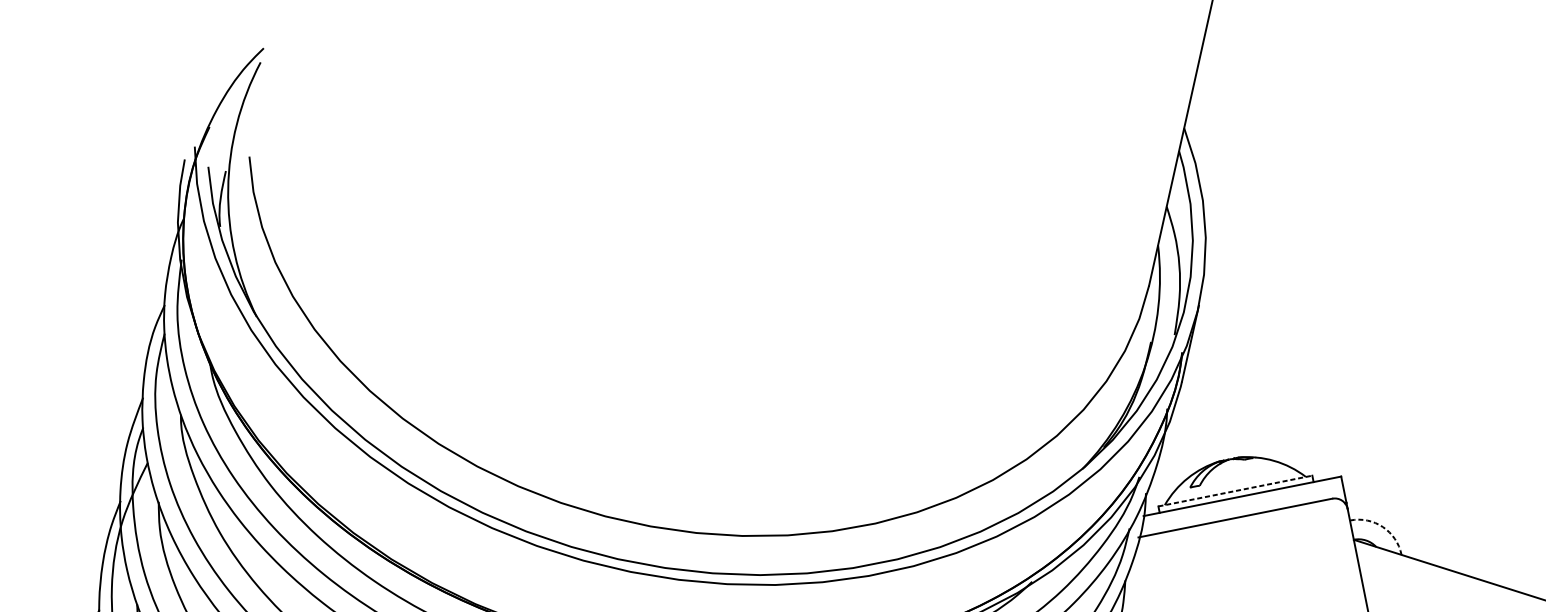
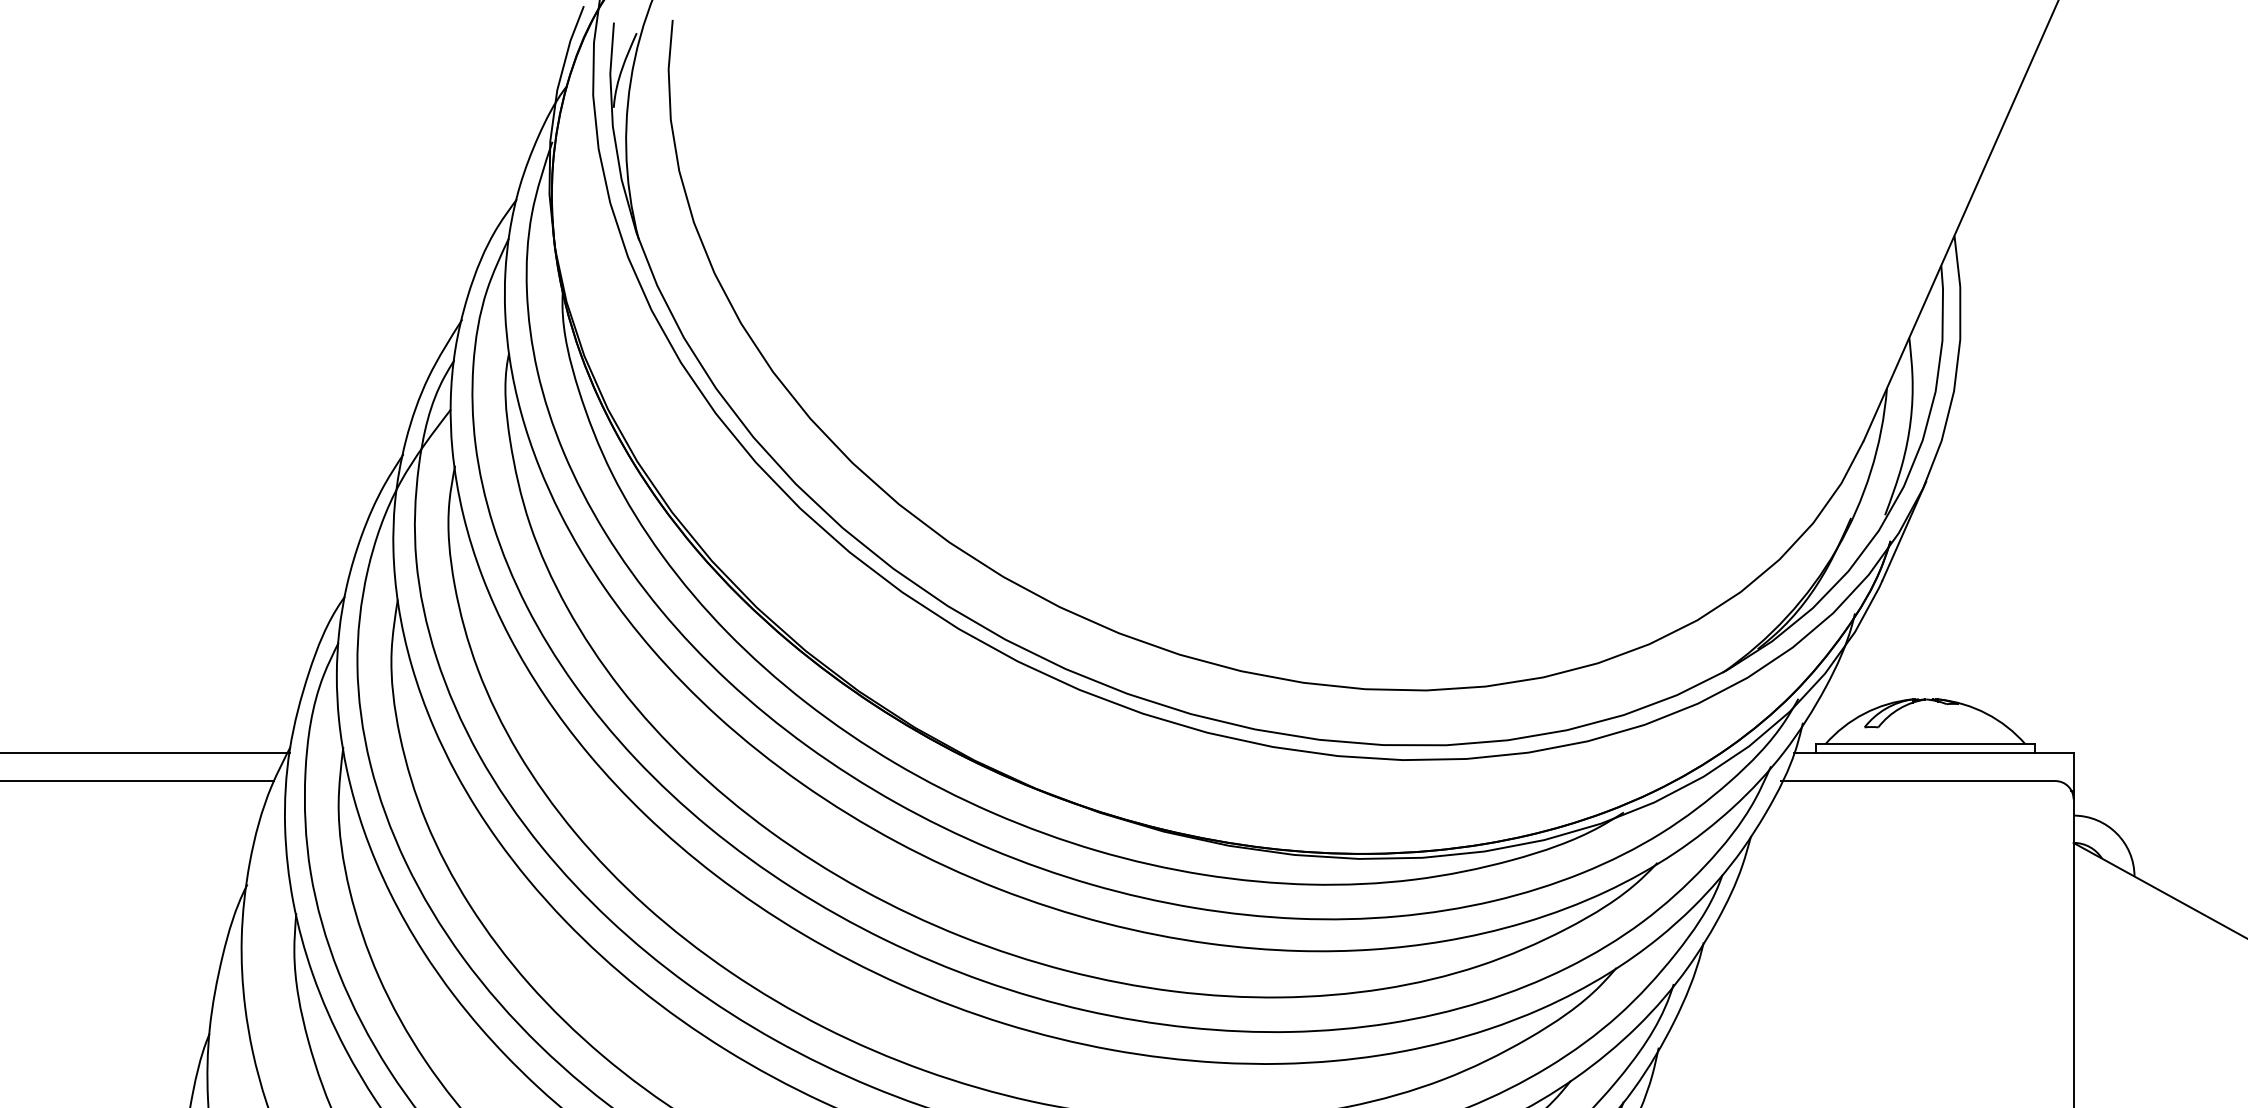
line: (1235, 491) -> (1925, 744), dashed -> solid
arc: (1382, 527) -> (2116, 833), dashed -> solid

